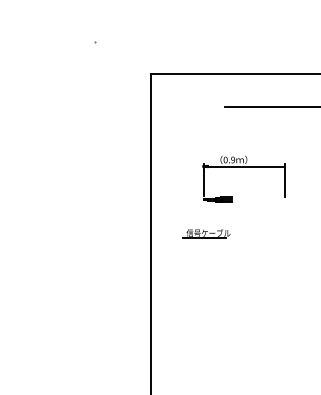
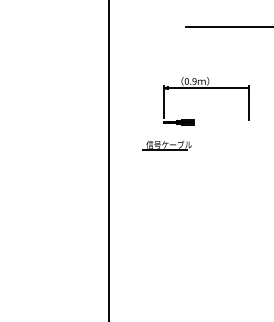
part: (206, 233) -> (167, 145), moved

